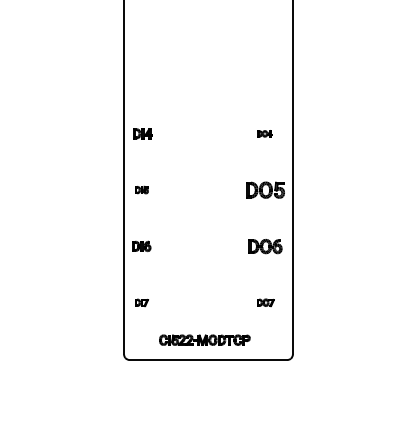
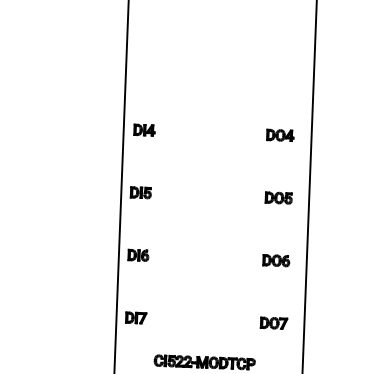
part: (264, 133) -> (279, 135), size x1.67
part: (141, 189) -> (140, 192), size x1.43
part: (265, 189) -> (278, 197), size x0.62
part: (265, 245) -> (276, 259), size x0.71
part: (141, 302) -> (135, 317), size x1.43
part: (265, 302) -> (273, 323), size x1.43

